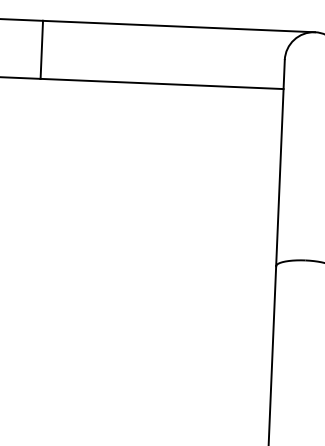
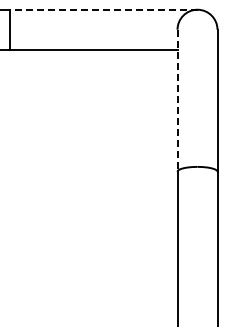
line: (178, 26) -> (103, 9), solid -> dashed
line: (280, 164) -> (177, 101), solid -> dashed

